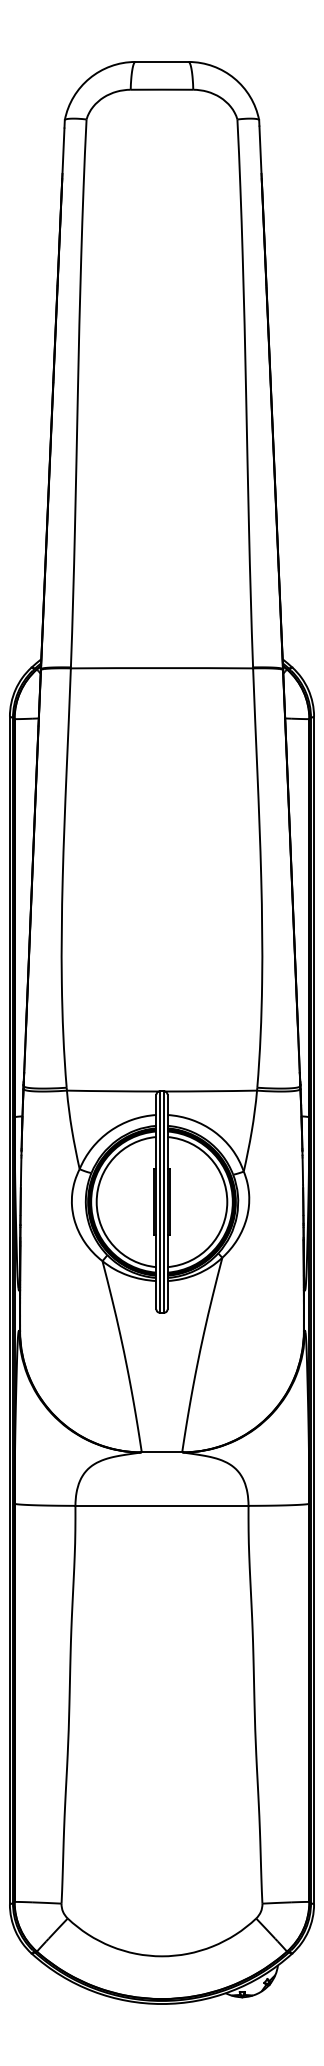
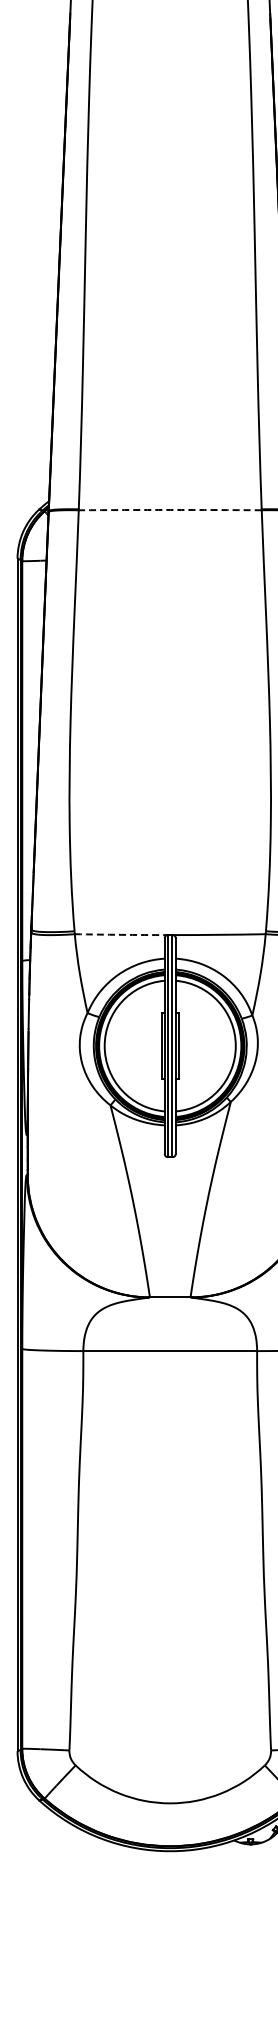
arc: (161, 668) -> (169, 510), solid -> dashed
arc: (113, 1091) -> (121, 935), solid -> dashed

